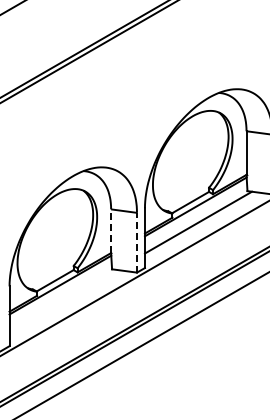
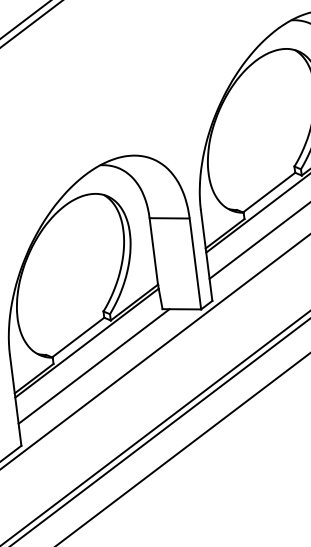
line: (111, 231) -> (154, 251), dashed -> solid
line: (137, 242) -> (196, 263), dashed -> solid
line: (62, 300) -> (93, 366), added

